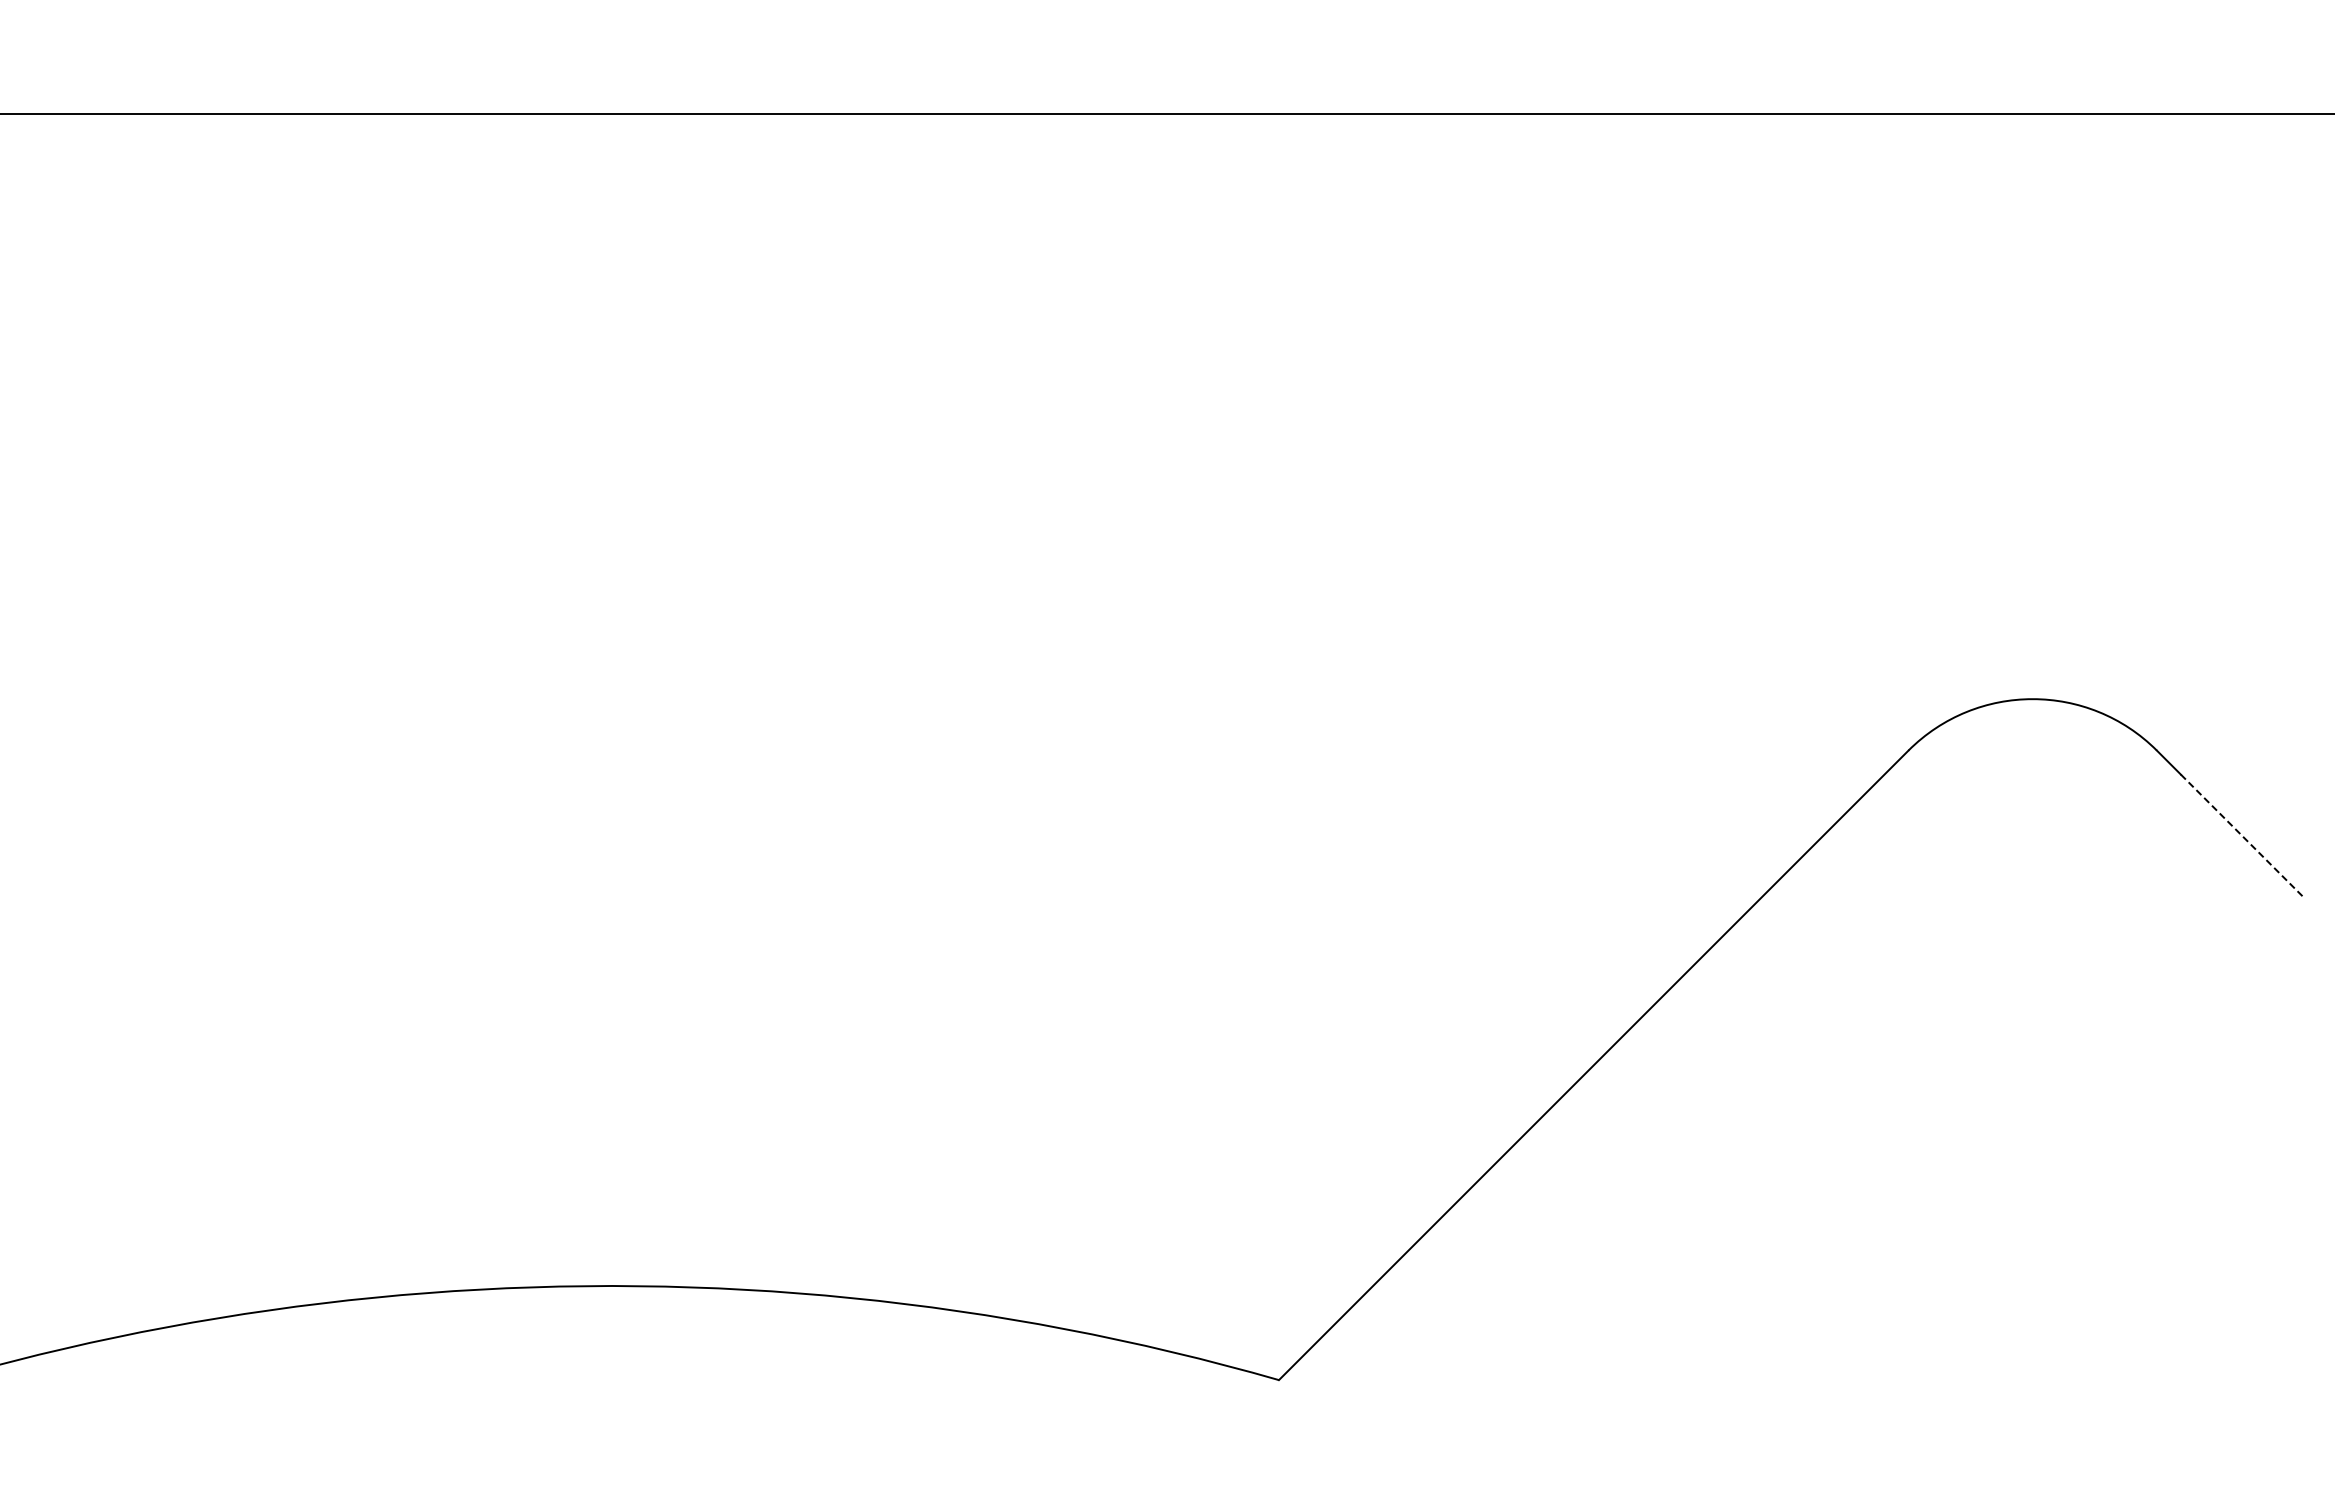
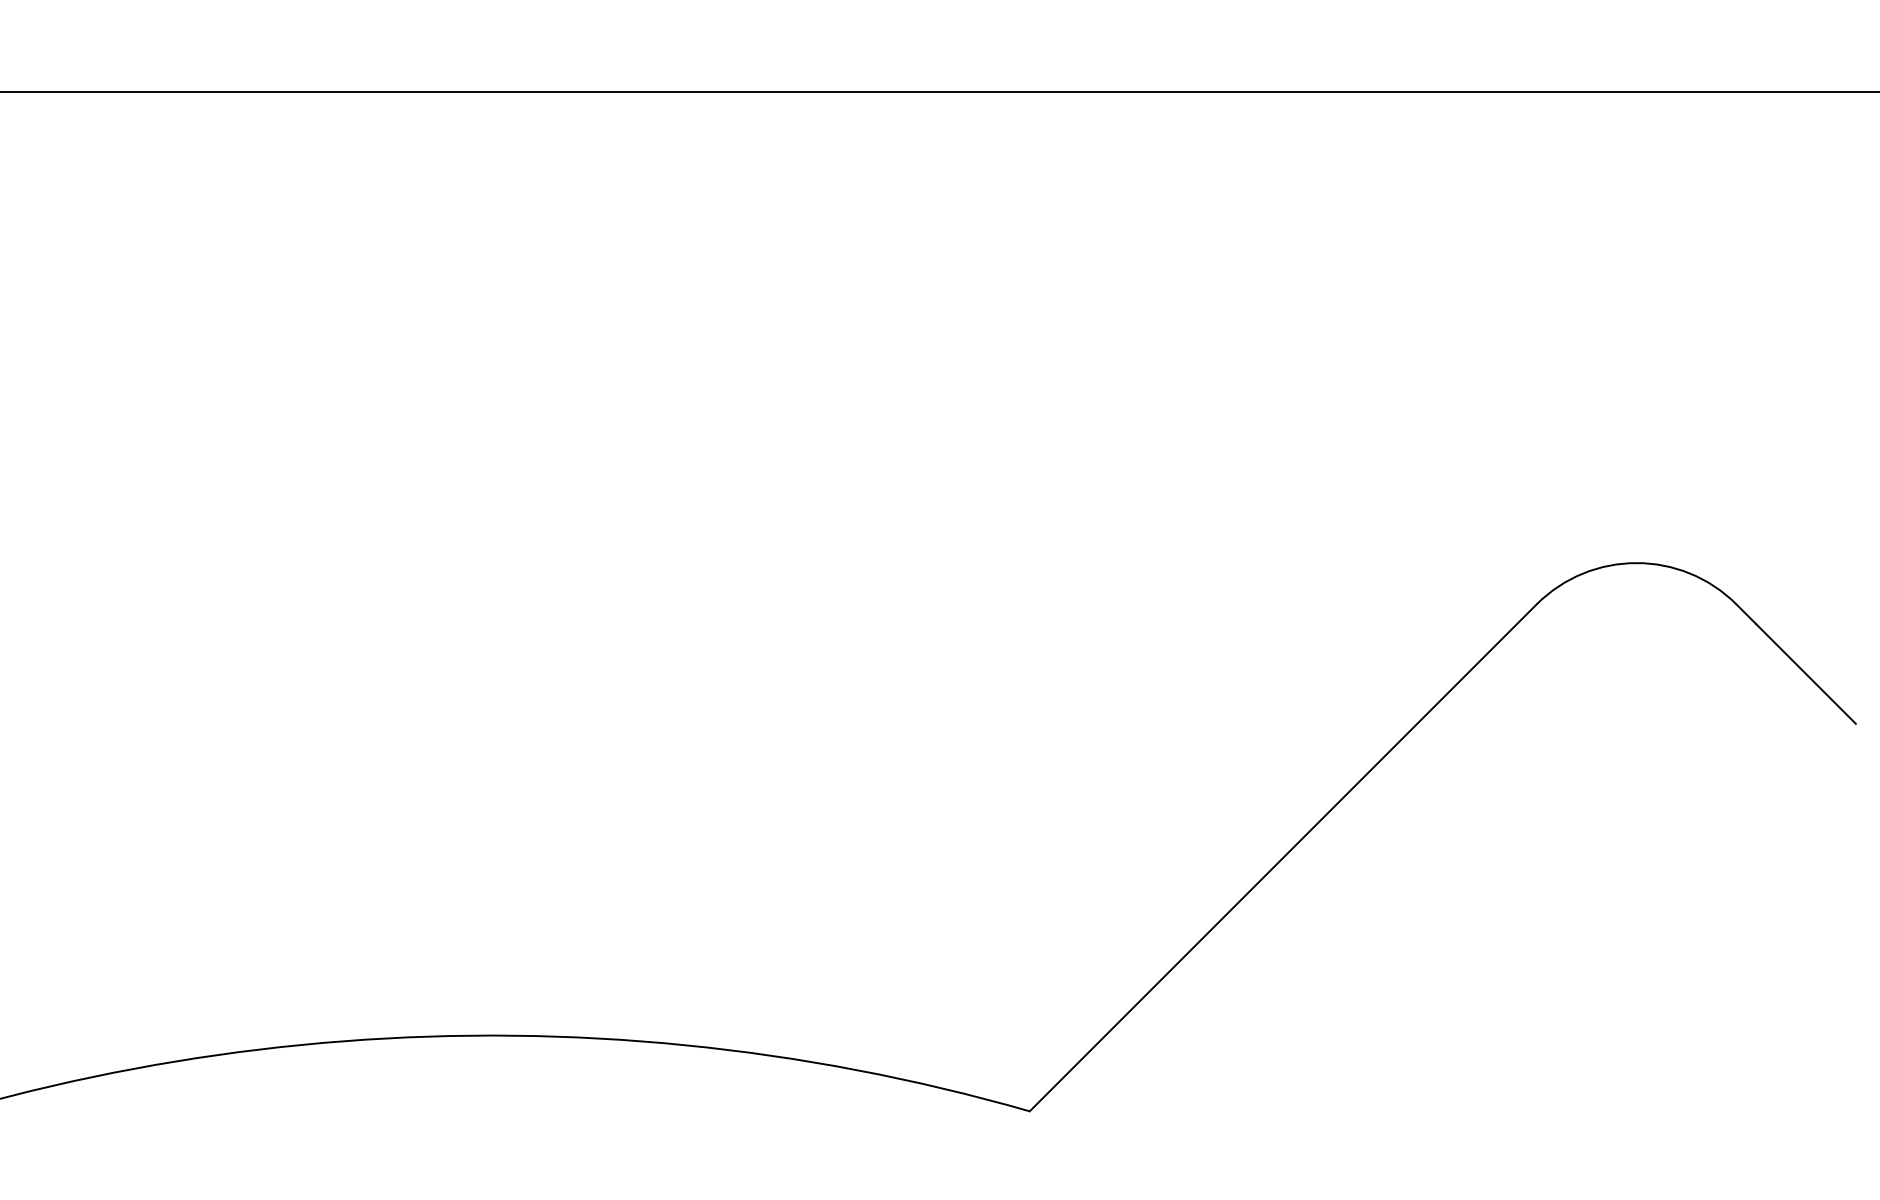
line: (2242, 836) -> (1805, 673), dashed -> solid

